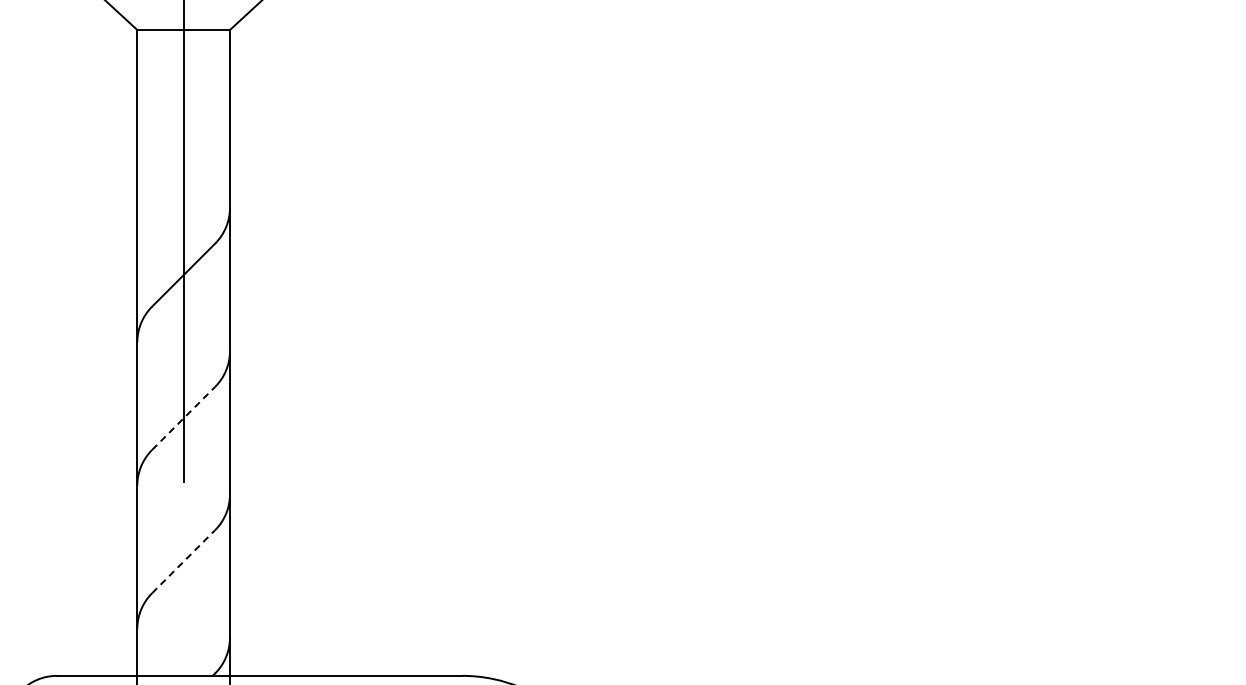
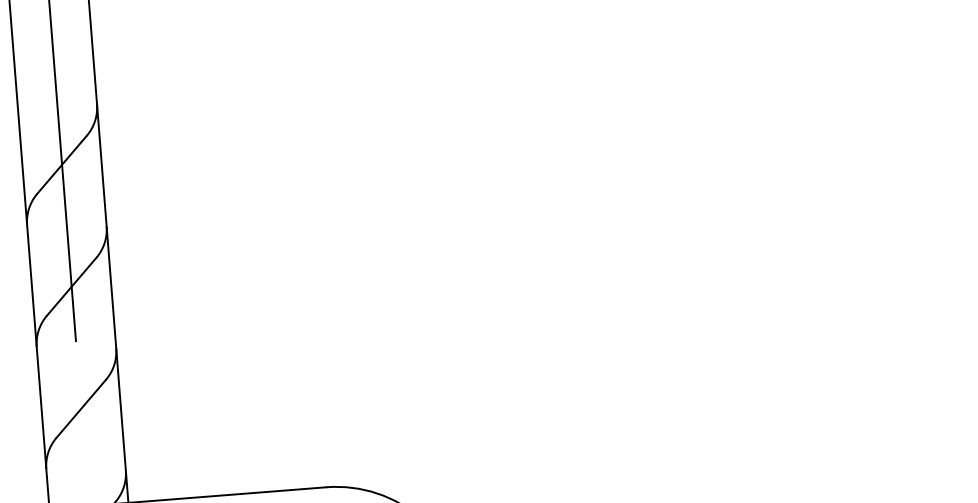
line: (183, 418) -> (71, 286), dashed -> solid
line: (183, 561) -> (81, 408), dashed -> solid

